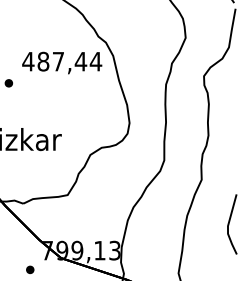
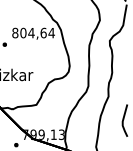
text: (54, 60) -> (29, 32), 487,44 -> 804,64

